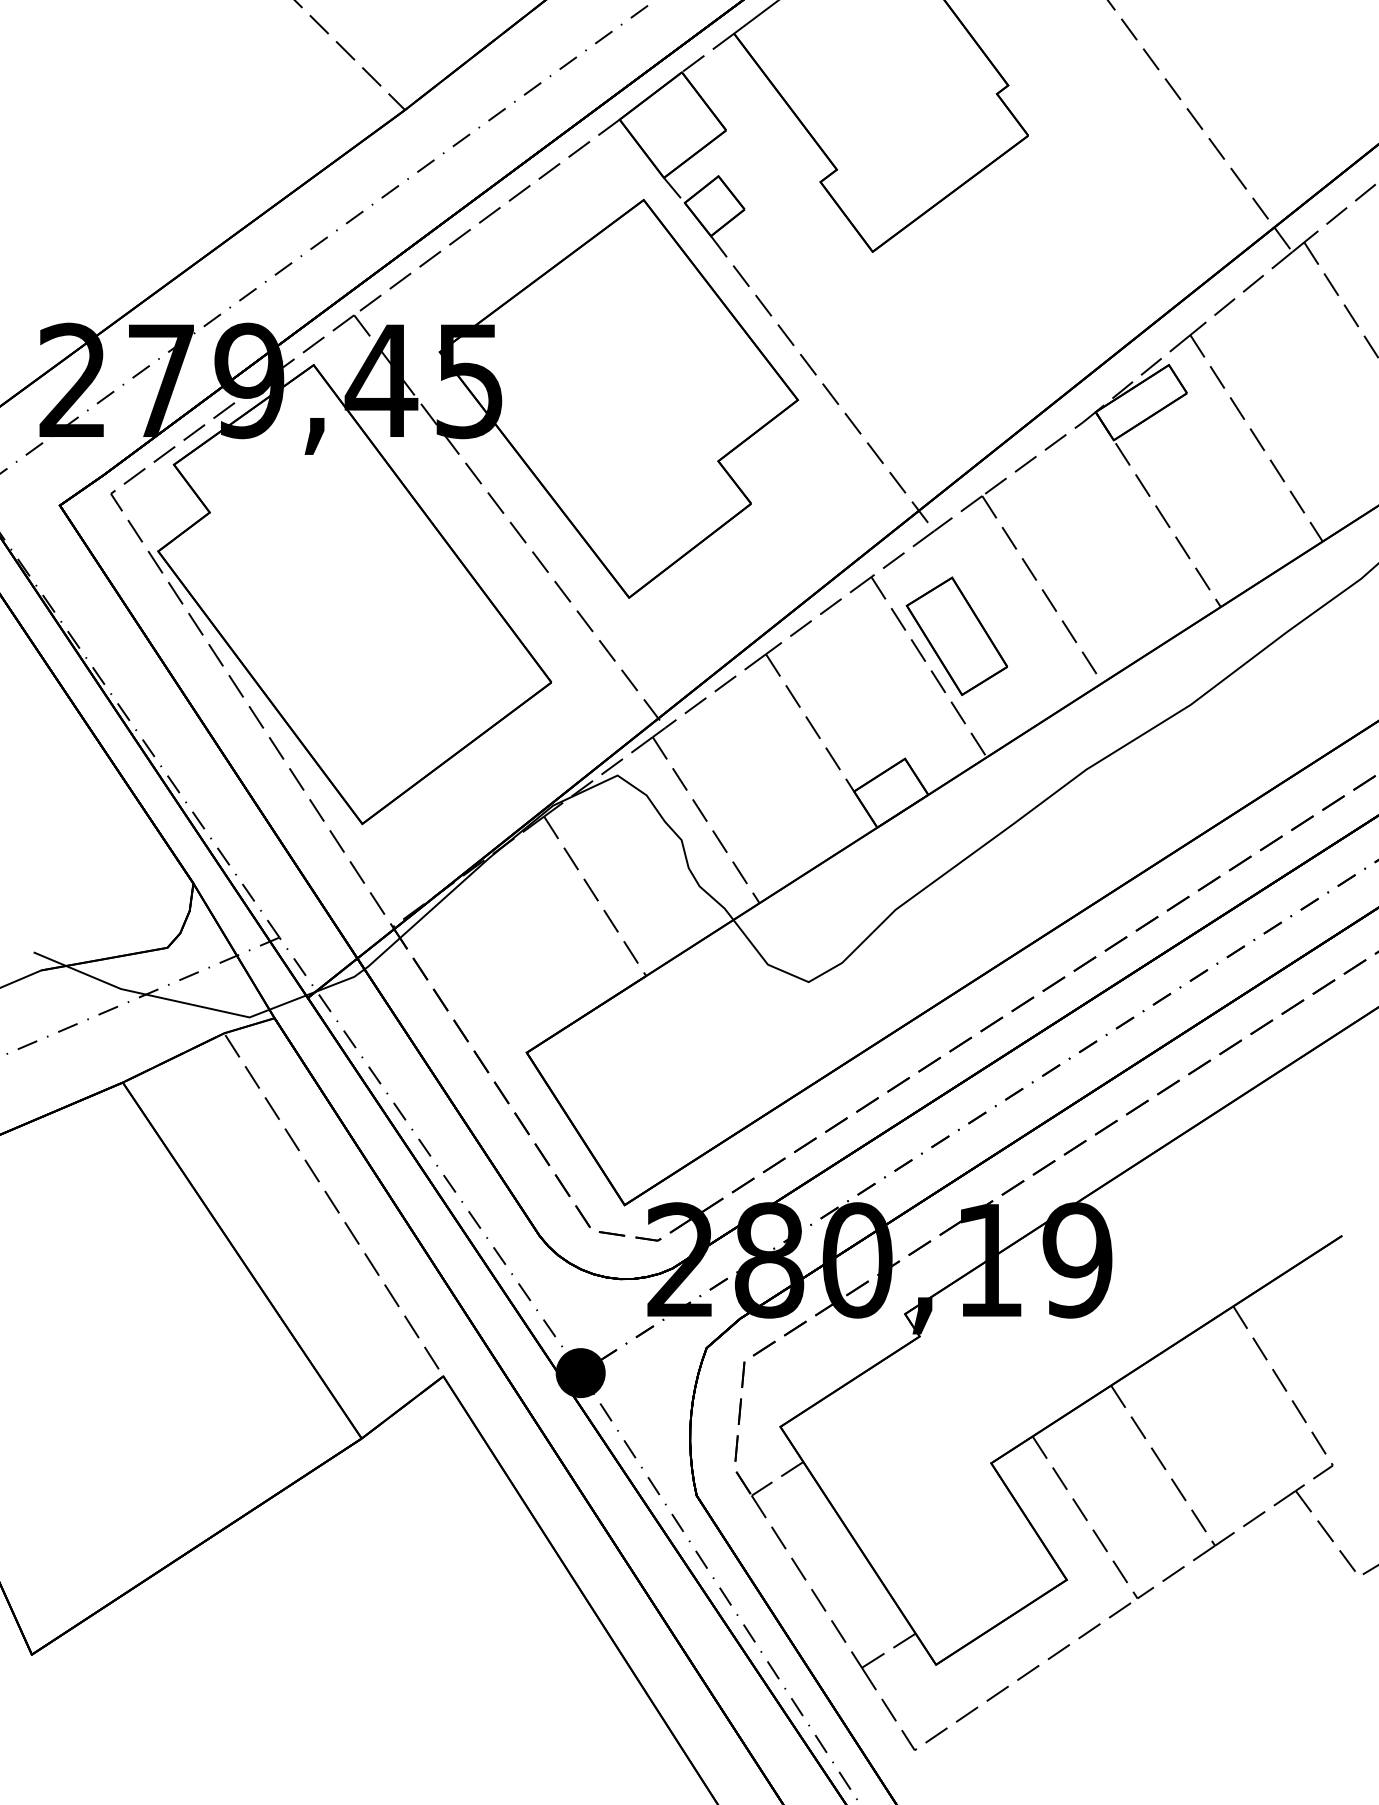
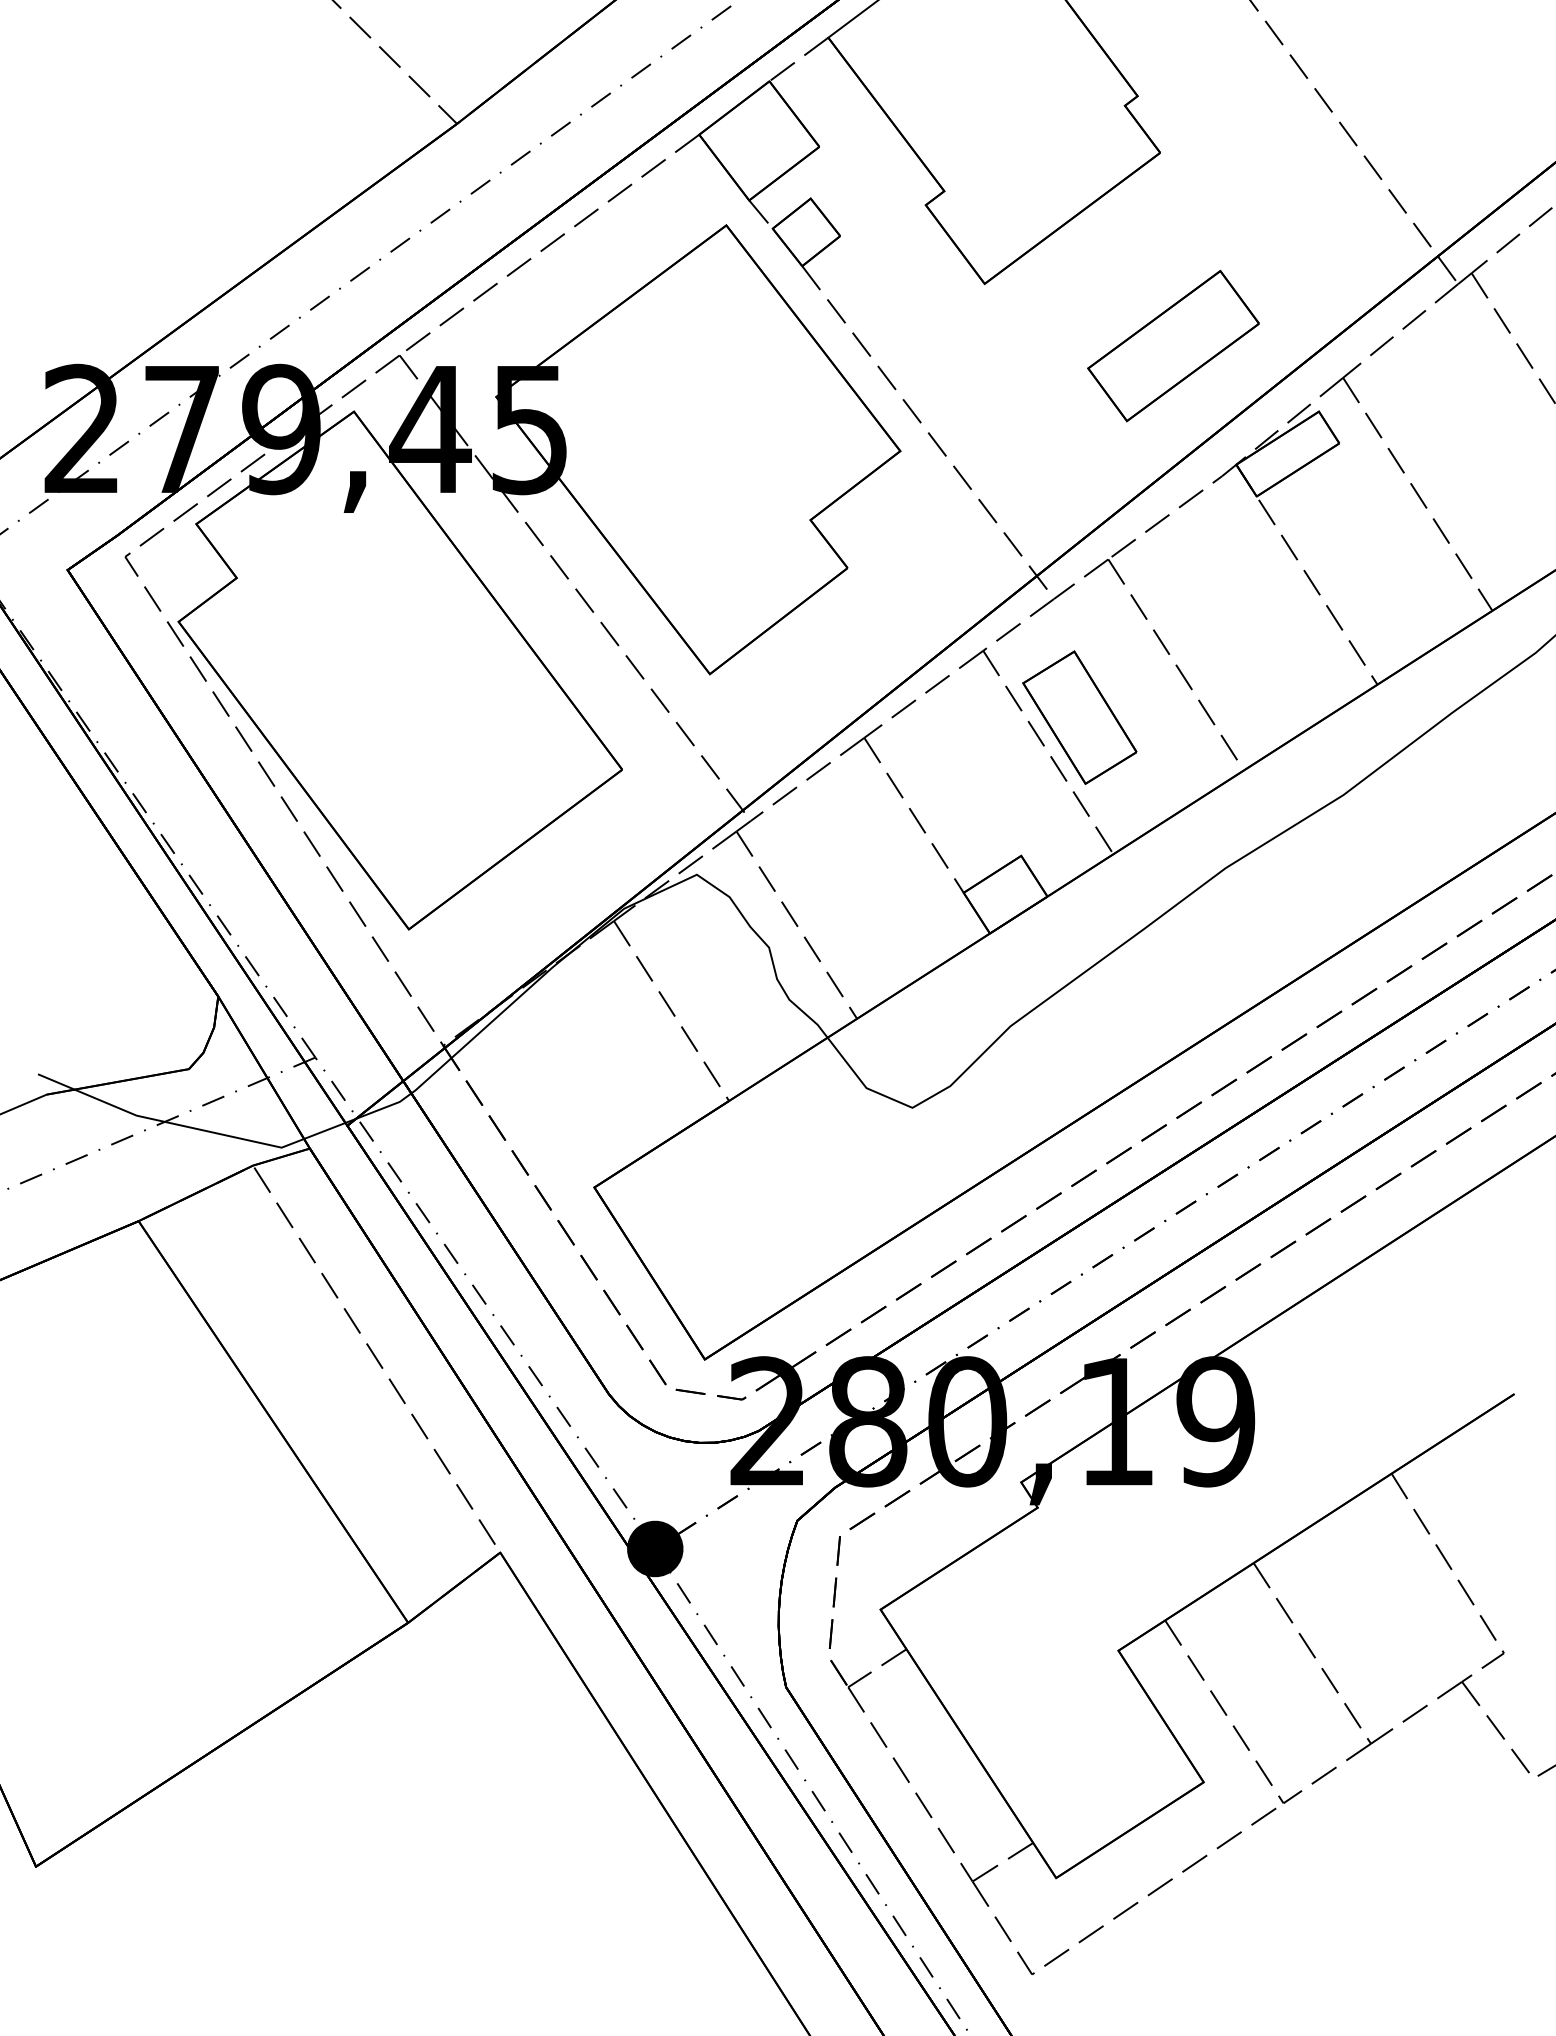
part: (1040, 306) -> (1173, 345), added

